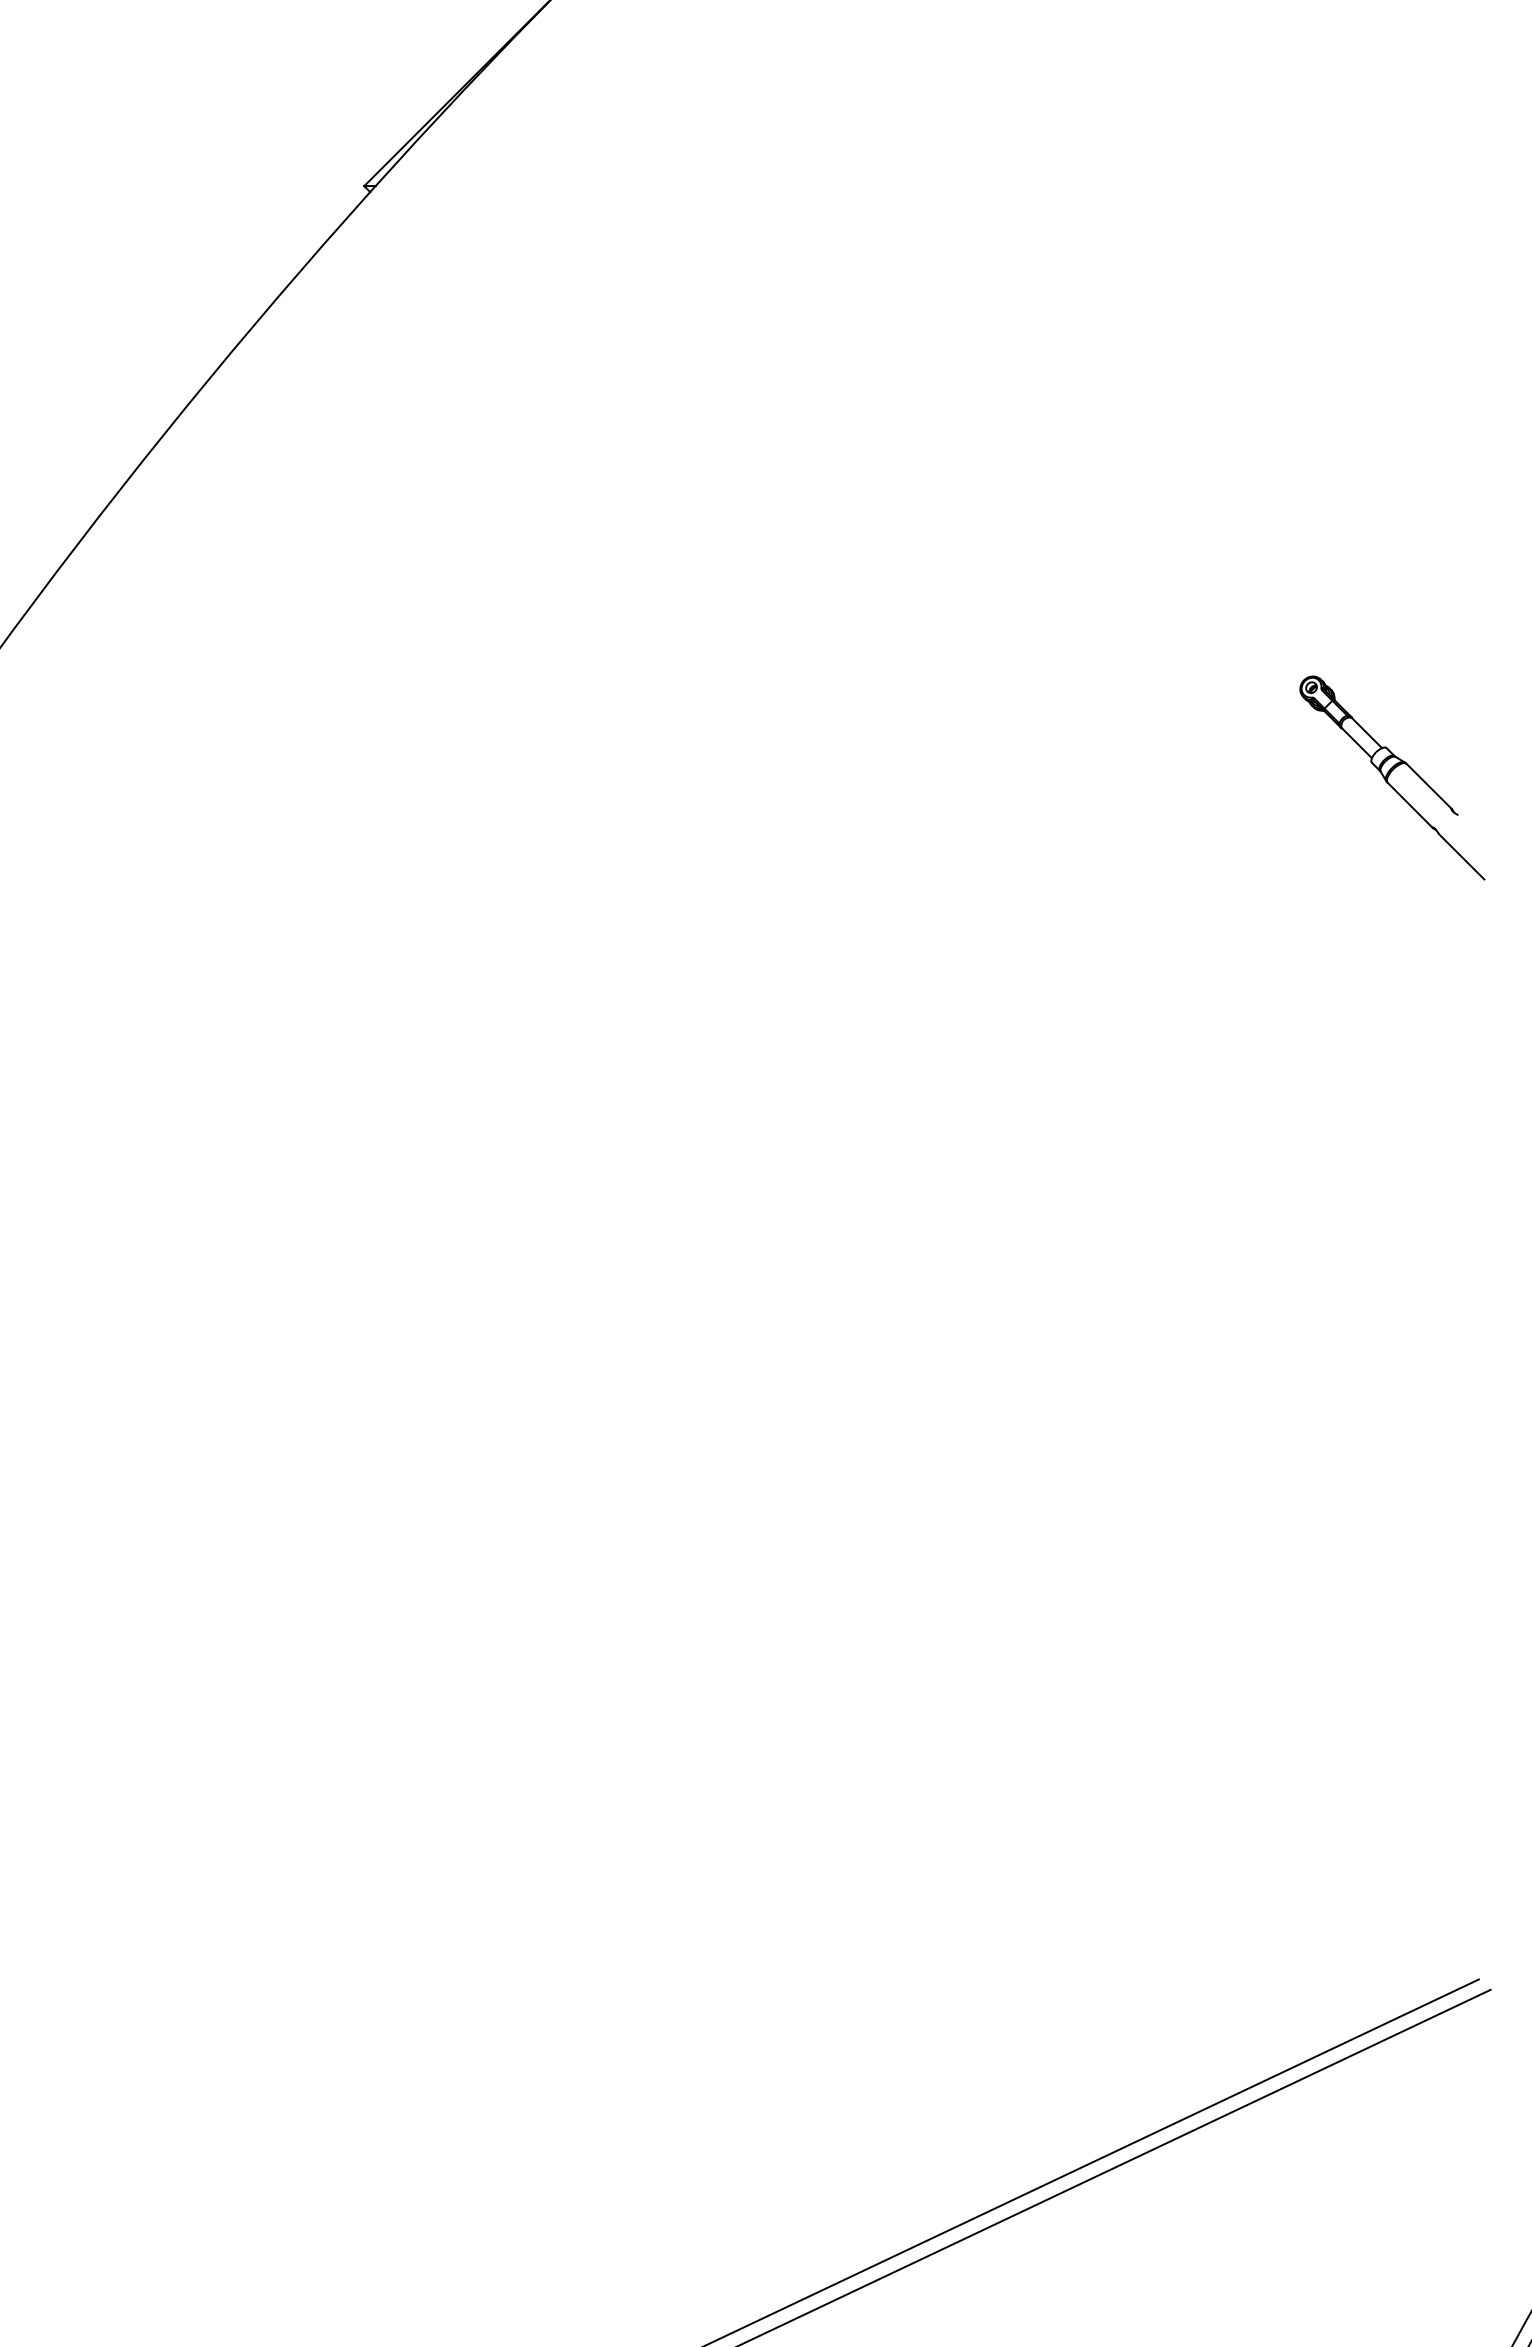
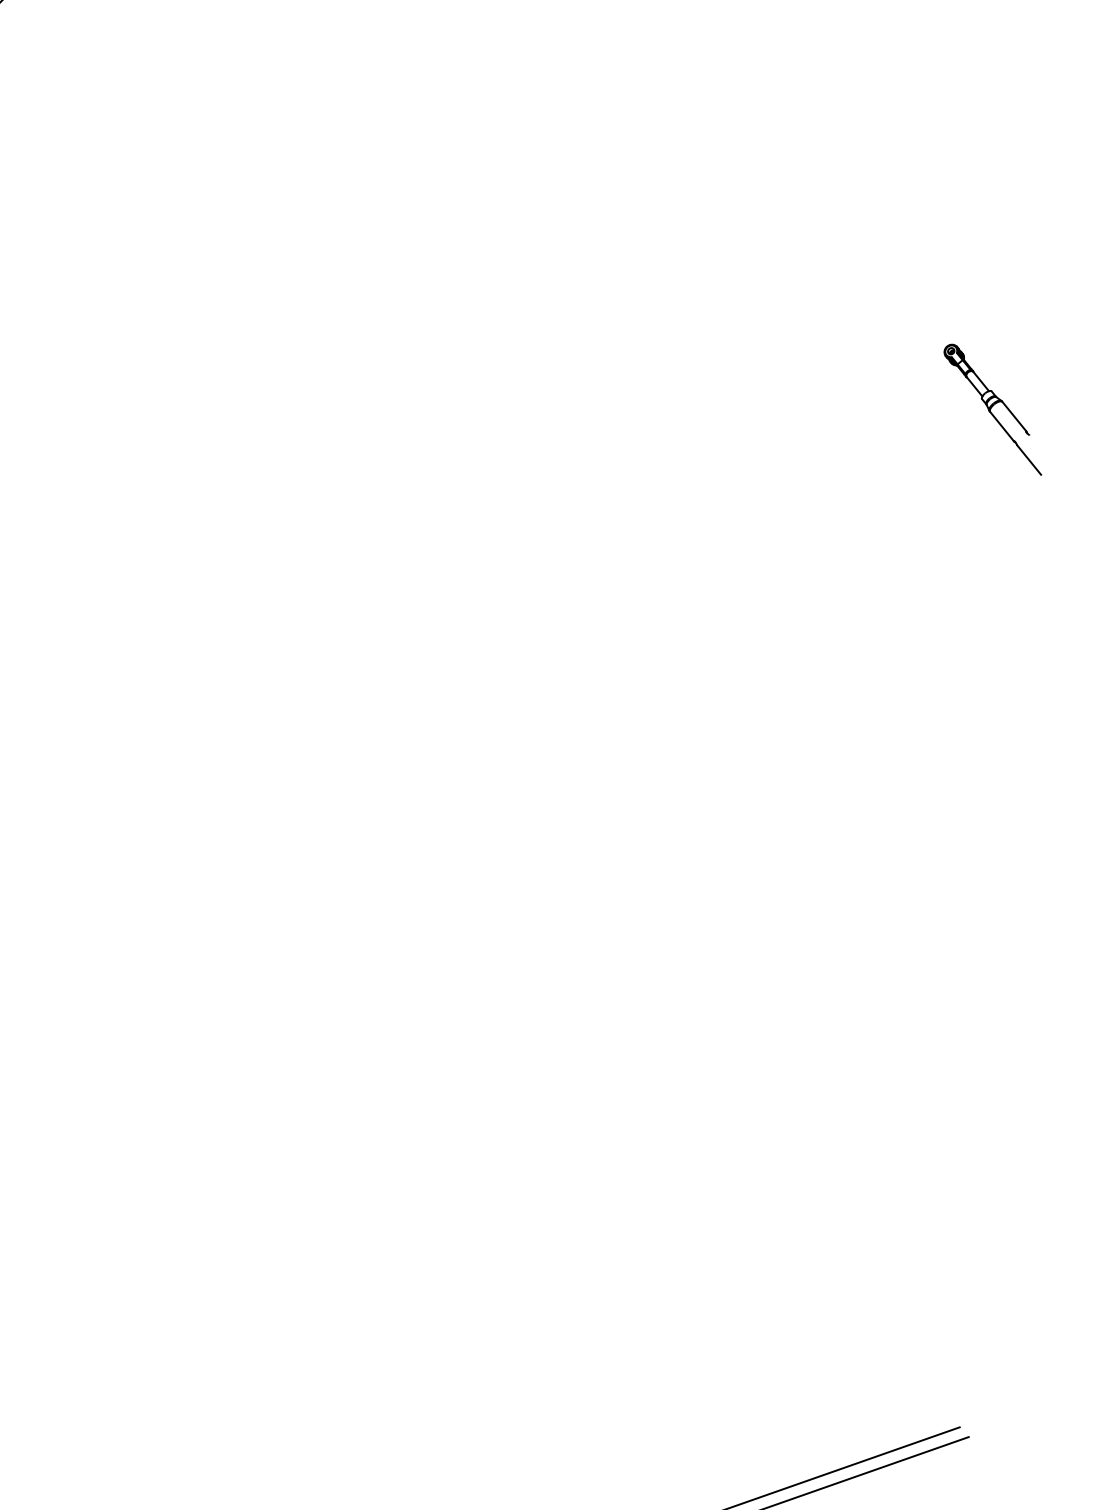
part: (1392, 777) -> (993, 408), size x0.7

